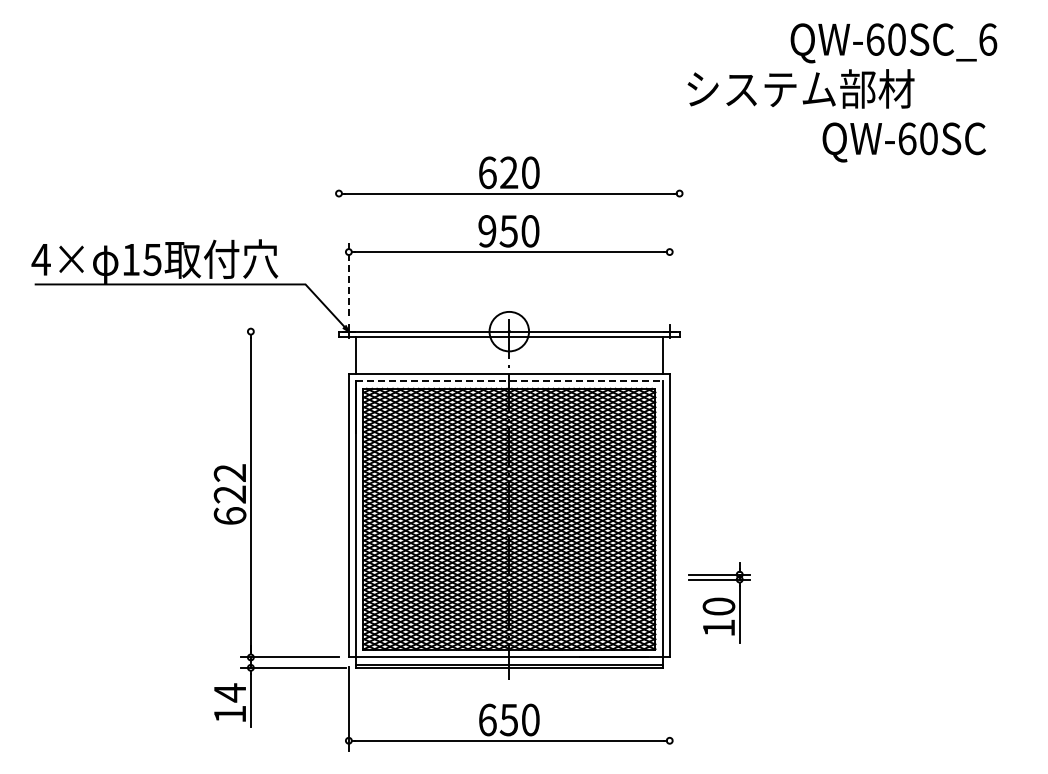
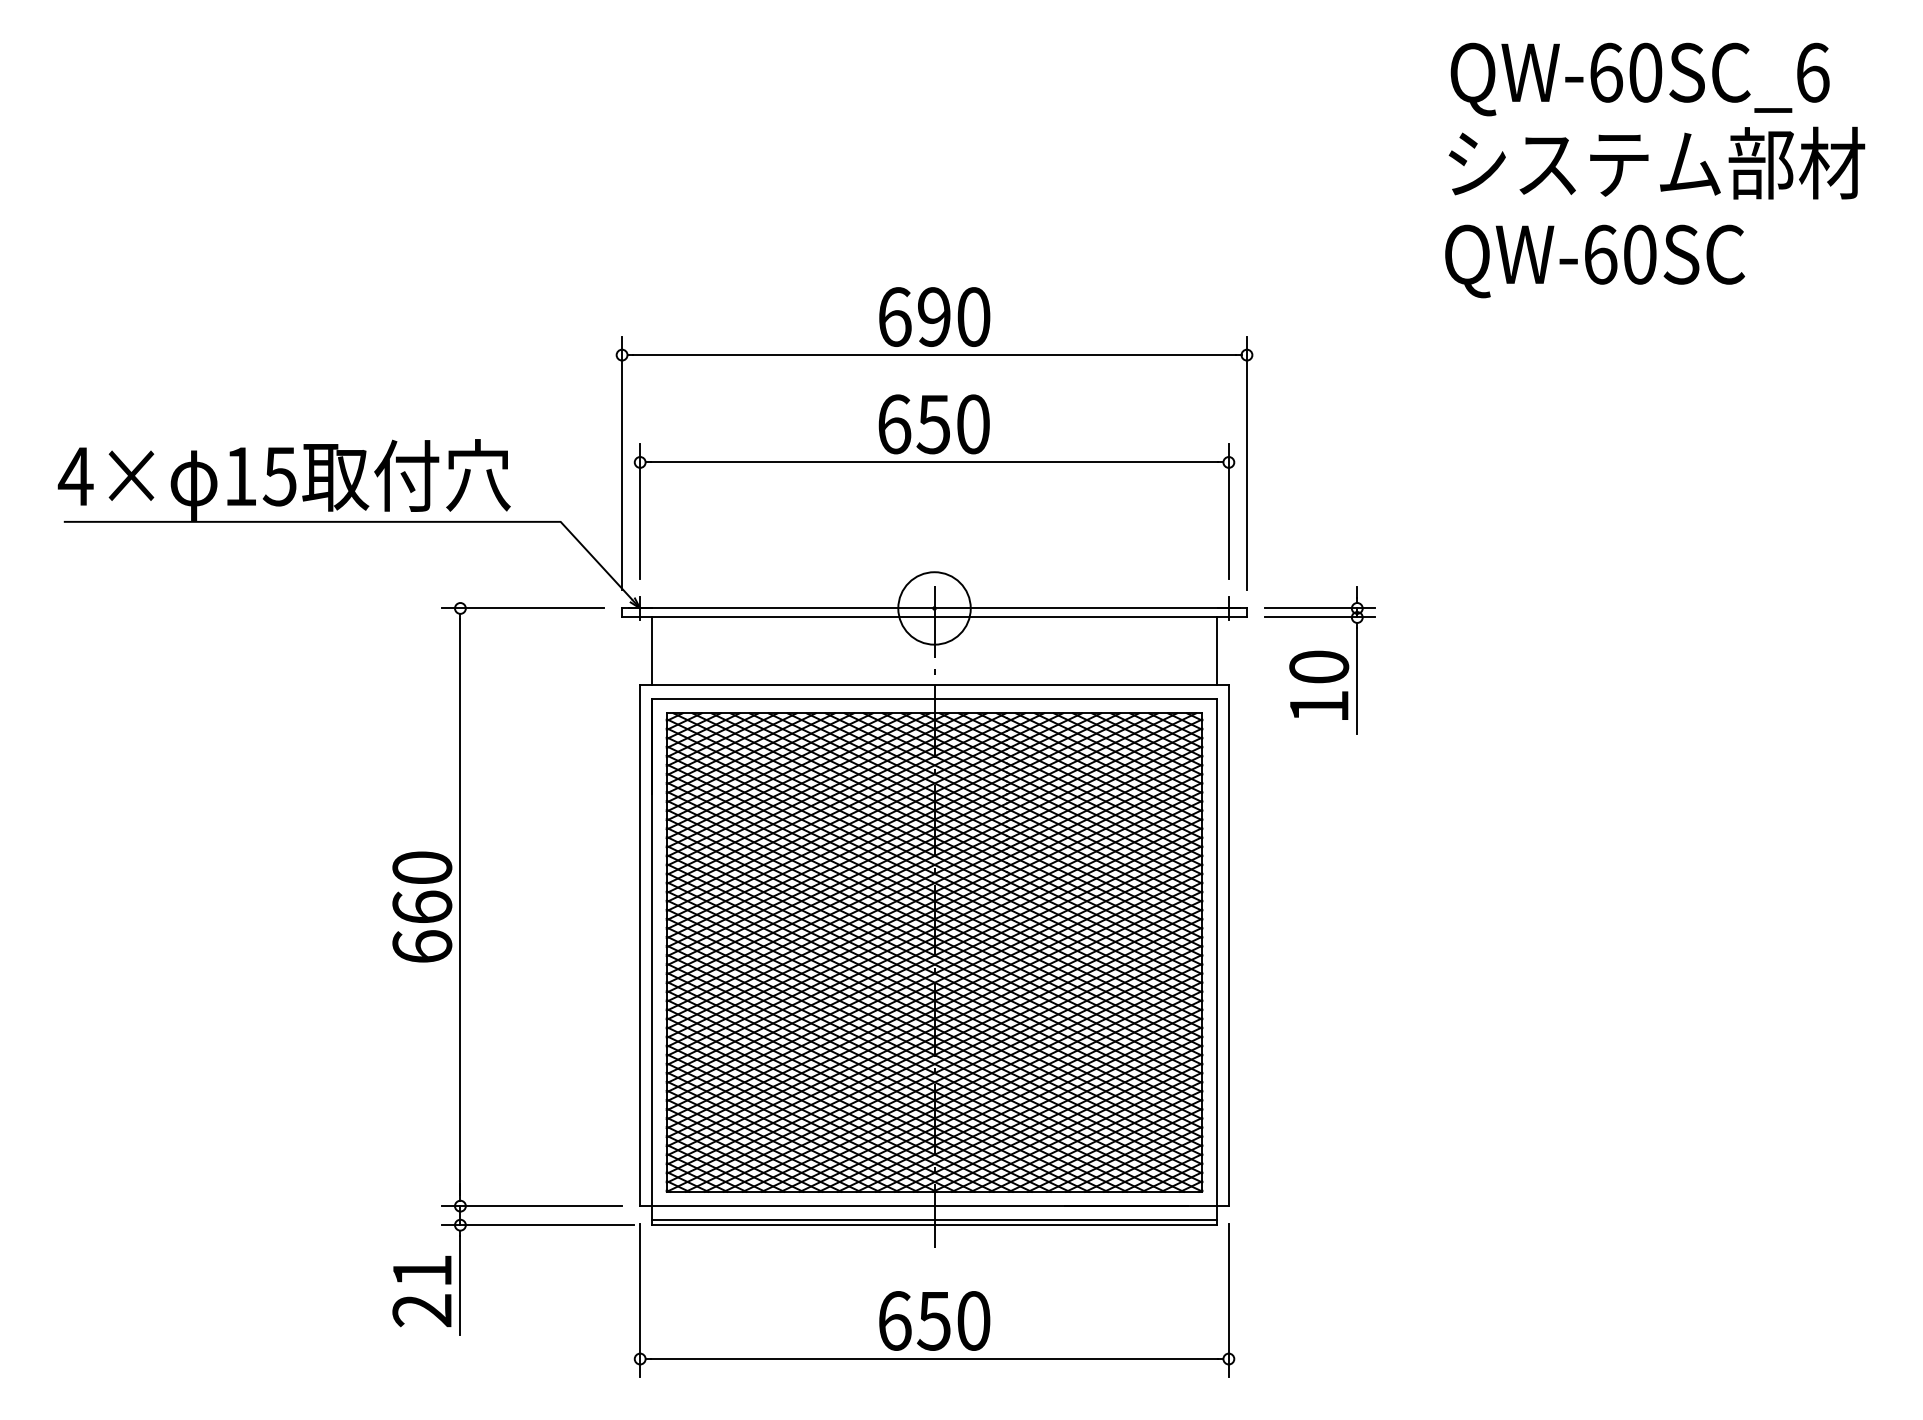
text: (800, 88) -> (1655, 162), moved
text: (903, 142) -> (1593, 261), moved
text: (509, 173) -> (934, 318), 620 -> 690
text: (487, 231) -> (894, 424), 950 -> 650
line: (338, 252) -> (621, 463), added
line: (679, 252) -> (1246, 463), added
line: (348, 278) -> (639, 510), dashed -> solid
line: (669, 278) -> (1228, 510), added
line: (285, 331) -> (523, 608), added
line: (509, 381) -> (934, 699), dashed -> solid
text: (229, 483) -> (421, 887), 622 -> 660
part: (719, 602) -> (1320, 659), moved
text: (229, 703) -> (421, 1290), 14 -> 21
line: (669, 708) -> (1228, 1299), added

